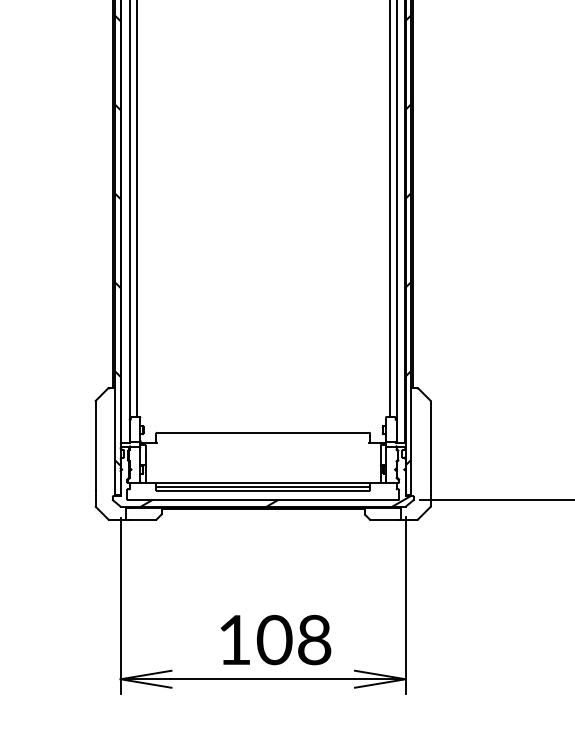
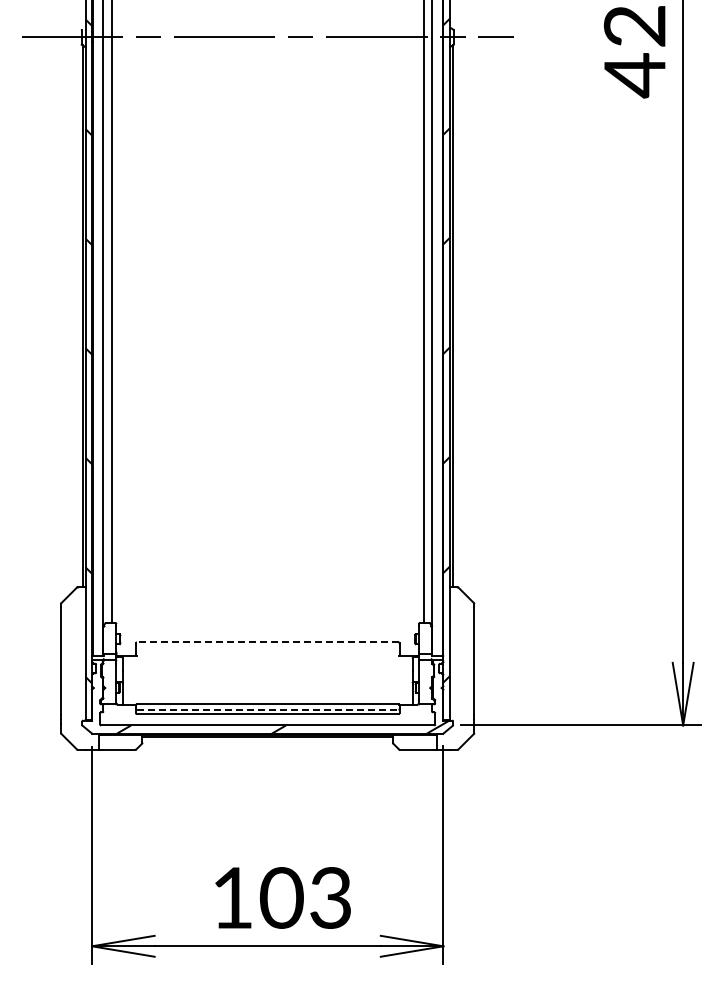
line: (263, 432) -> (267, 642), solid -> dashed
line: (263, 487) -> (267, 709), solid -> dashed
text: (314, 639) -> (330, 897), 108 -> 103

